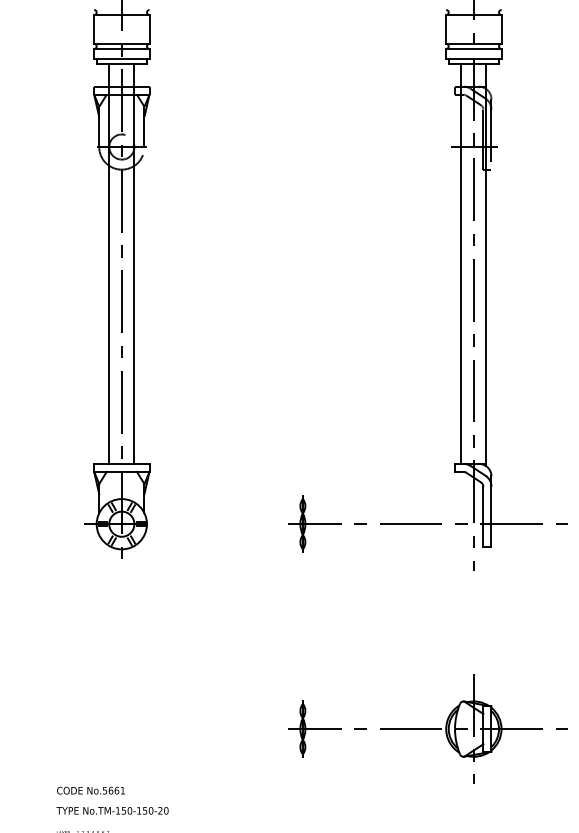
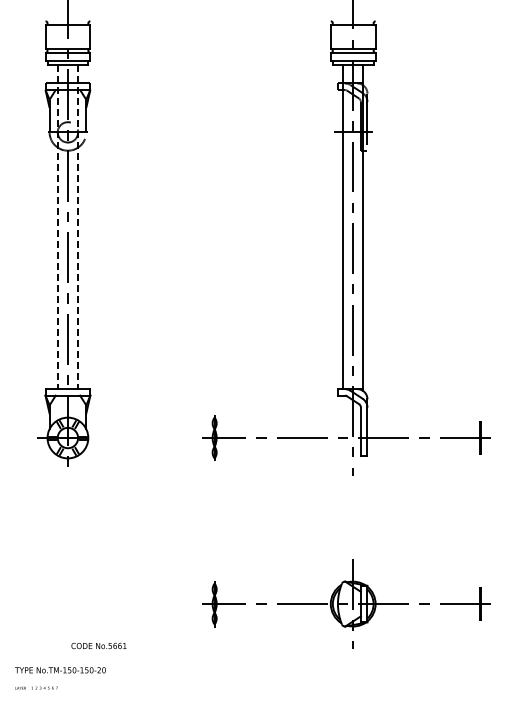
line: (108, 264) -> (57, 227), solid -> dashed
line: (134, 264) -> (78, 227), solid -> dashed
text: (90, 790) -> (98, 645), moved

